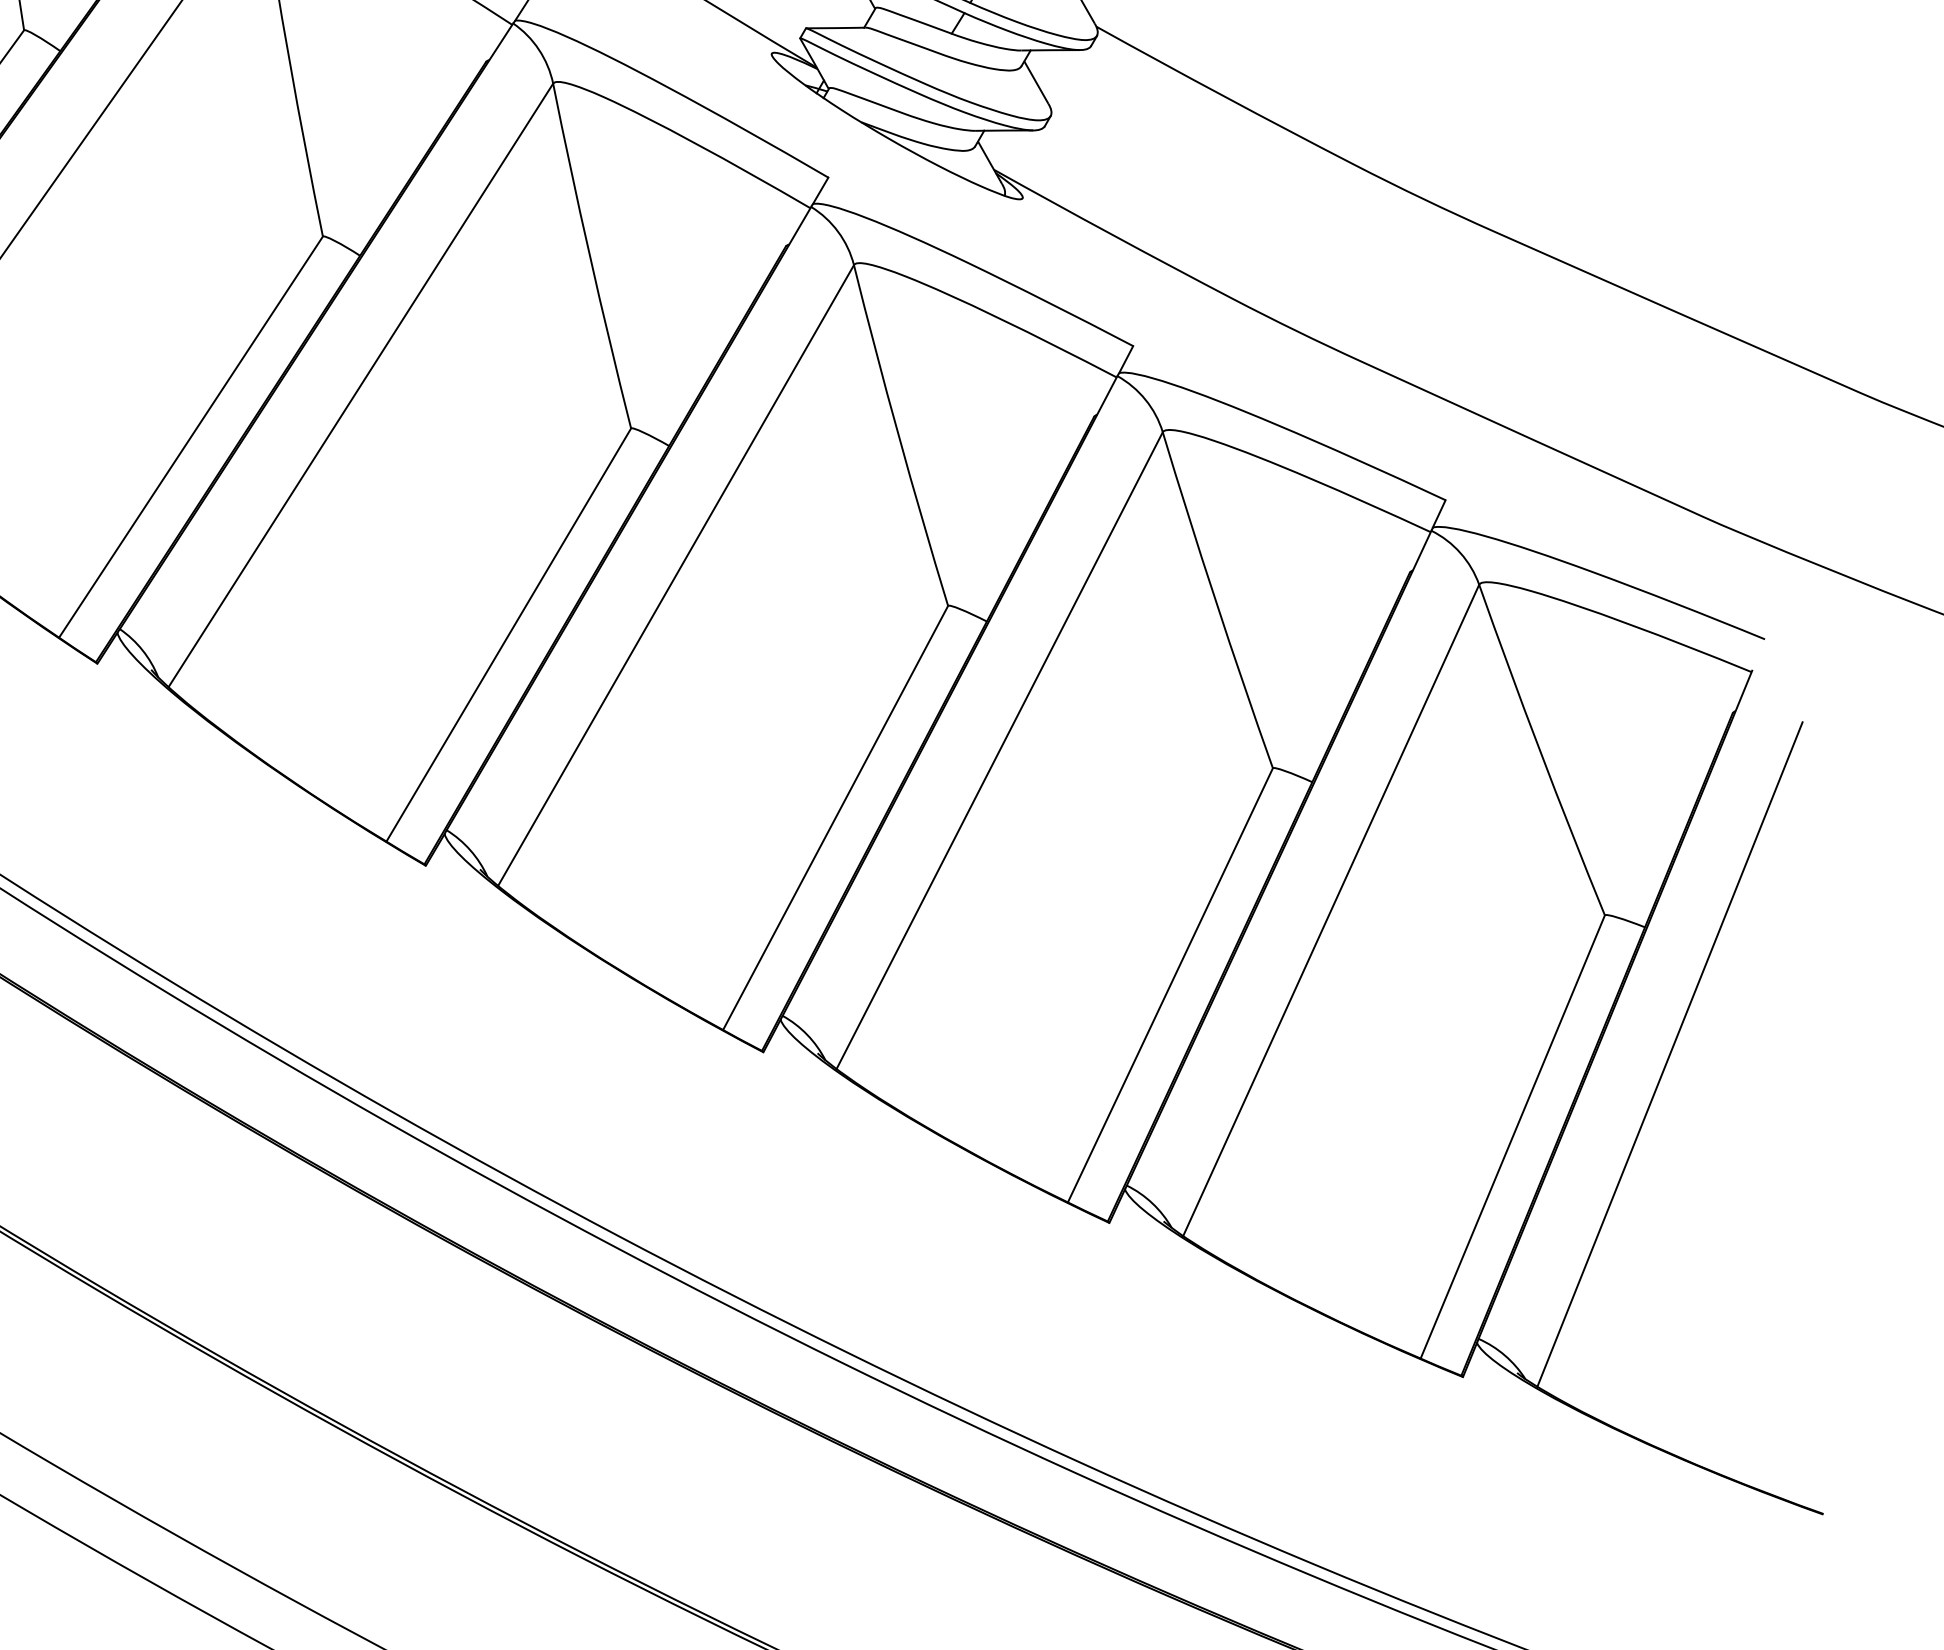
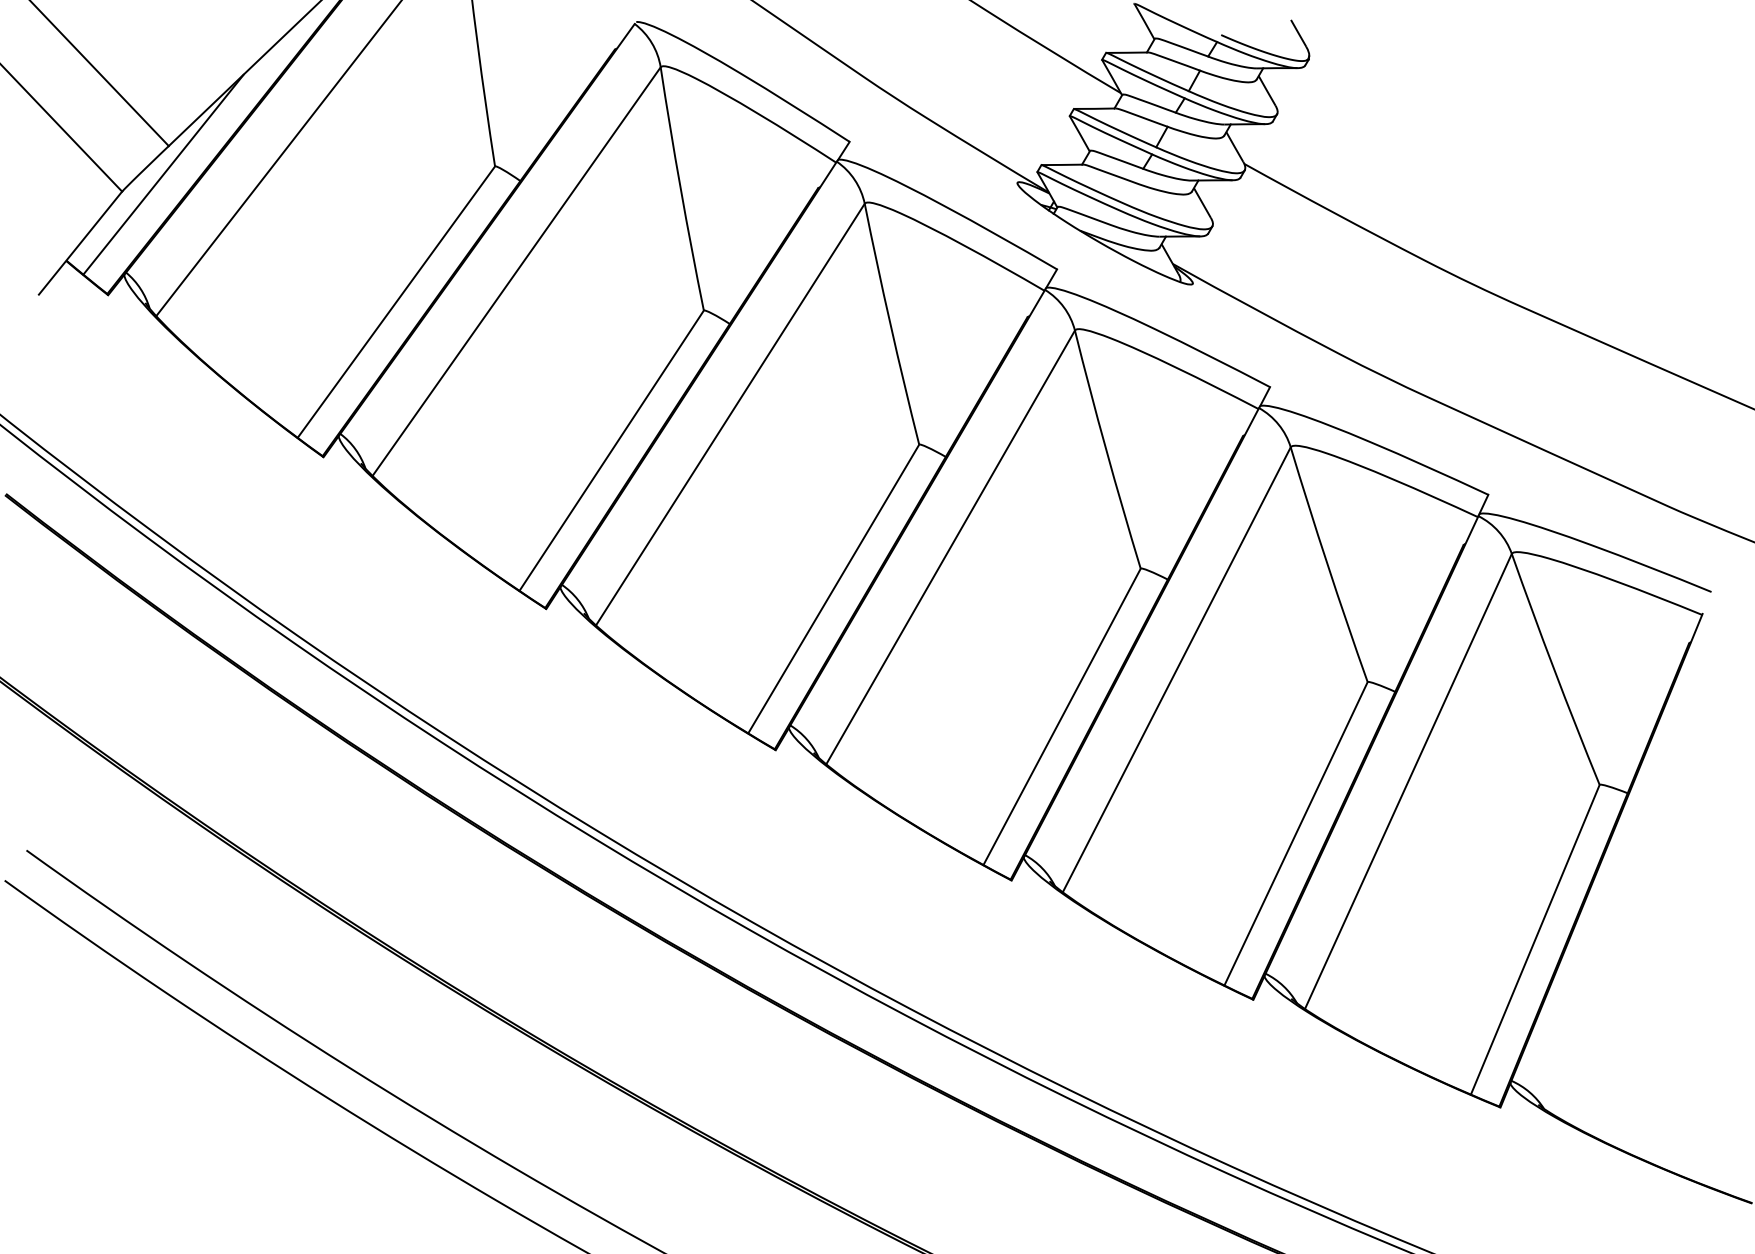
line: (1669, 1053) -> (1644, 881), removed

